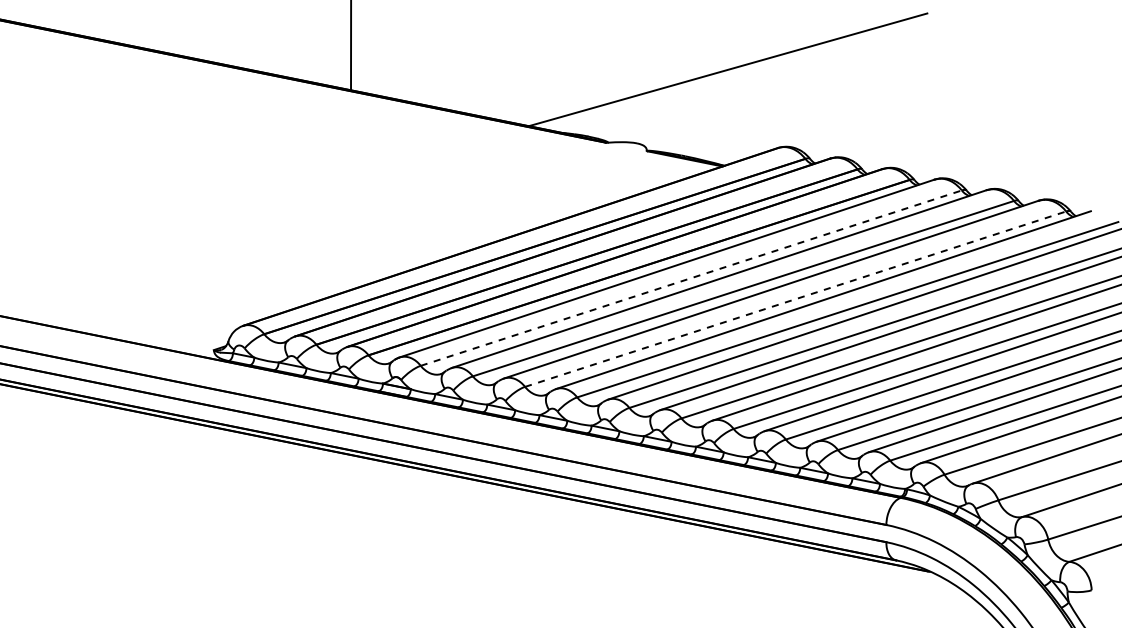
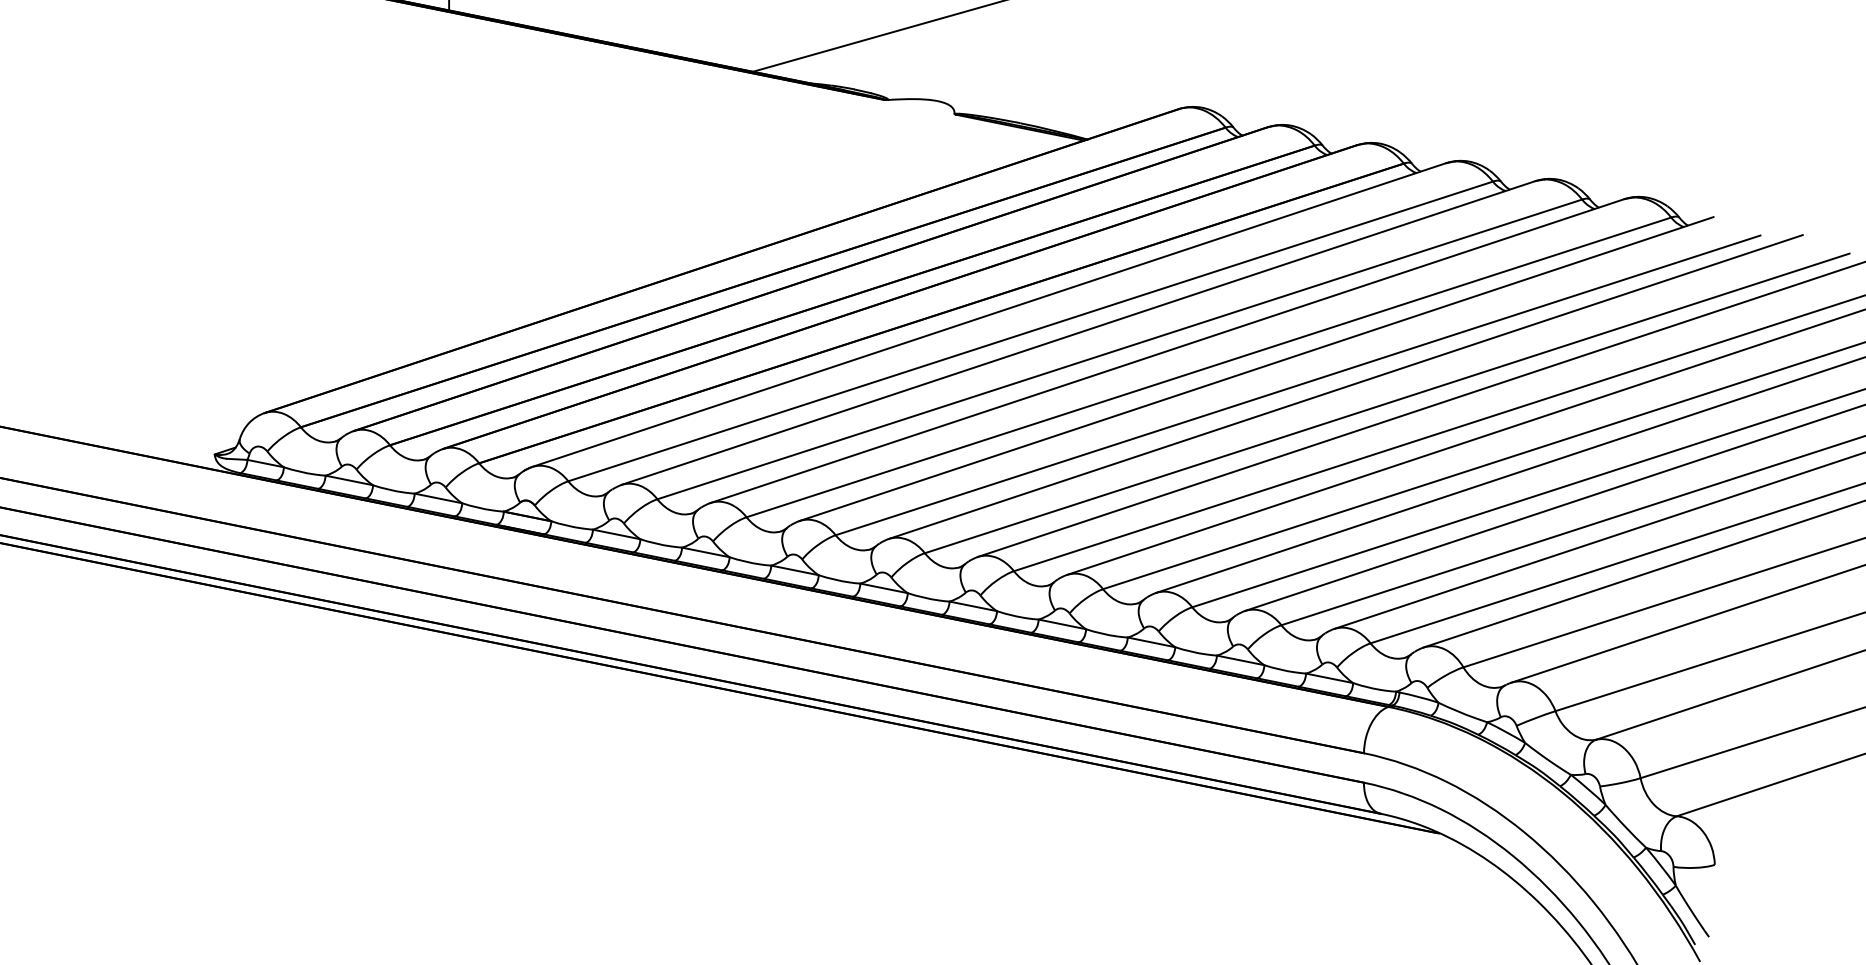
line: (691, 278) -> (1030, 332), dashed -> solid
line: (796, 299) -> (1210, 367), dashed -> solid

